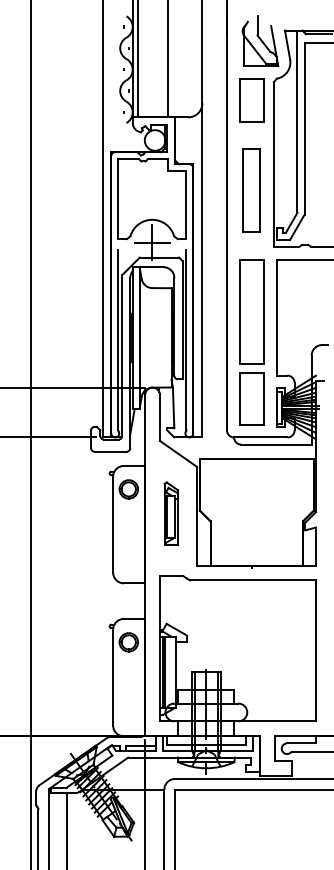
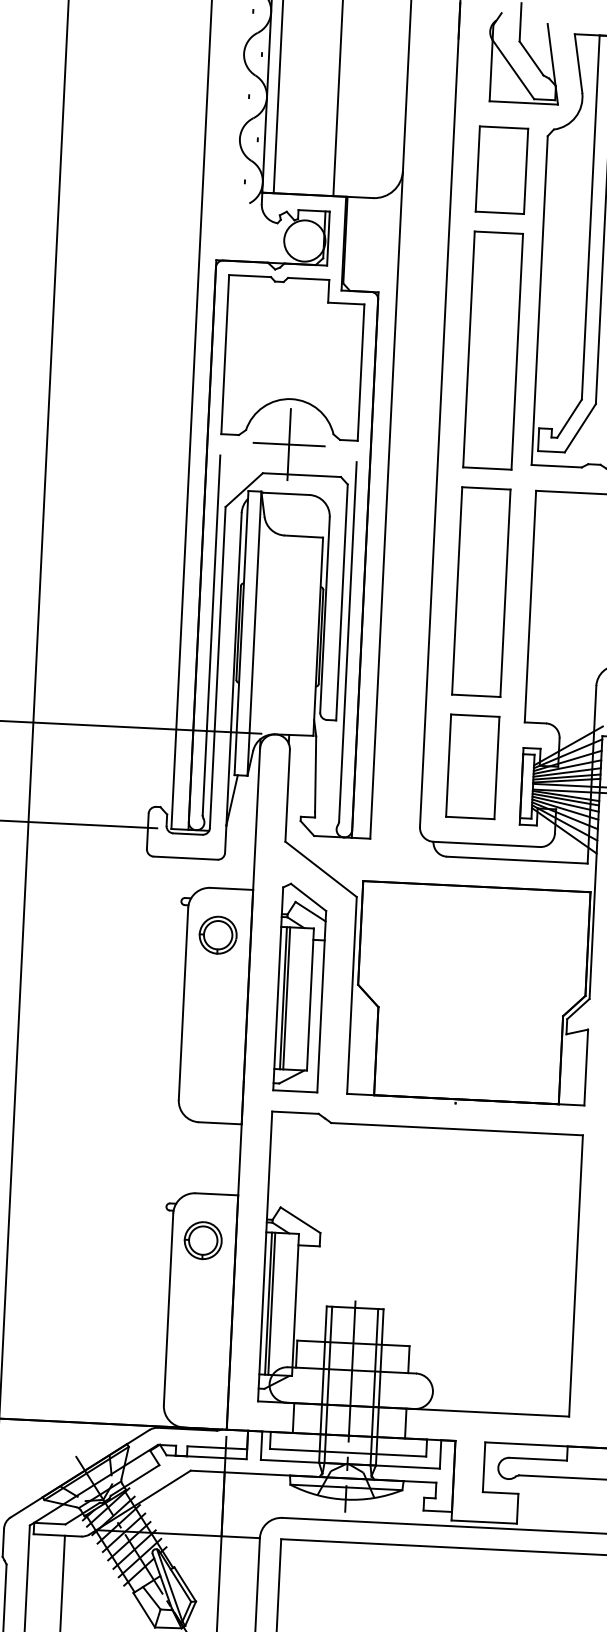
part: (251, 190) -> (492, 350), size x1.43
part: (171, 513) -> (301, 987), size x1.67

